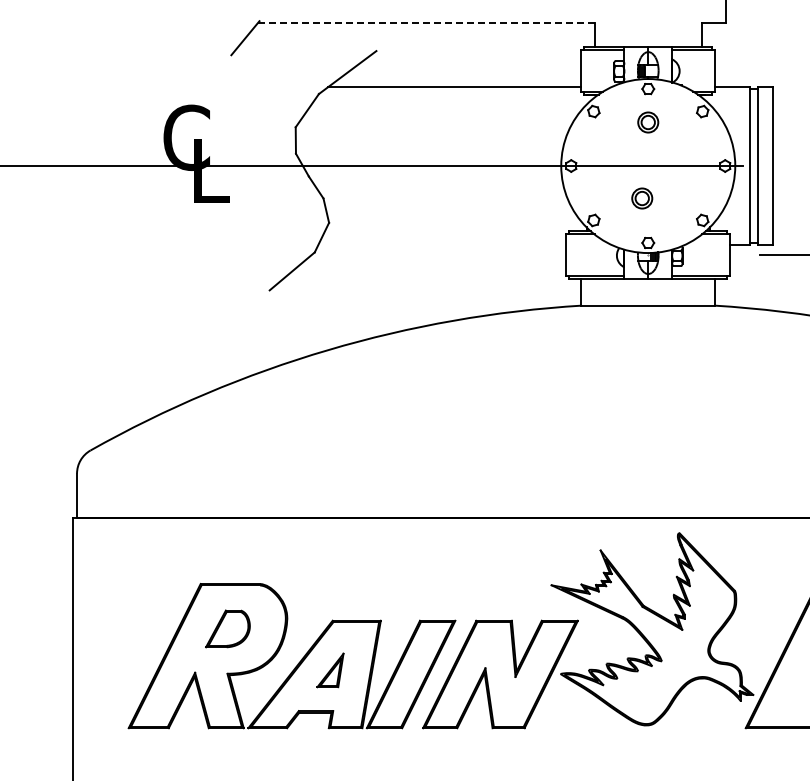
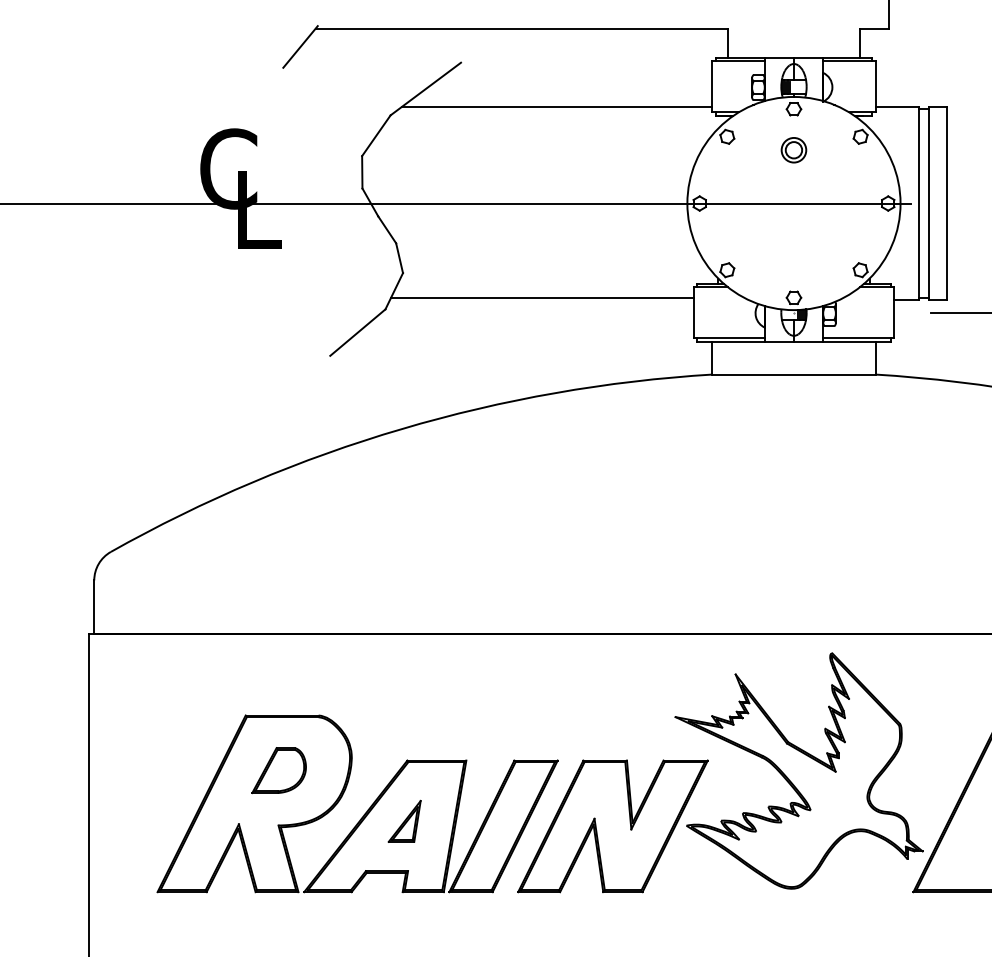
line: (425, 23) -> (521, 28), dashed -> solid
part: (642, 198) -> (786, 243), removed
line: (442, 242) -> (541, 297), added

